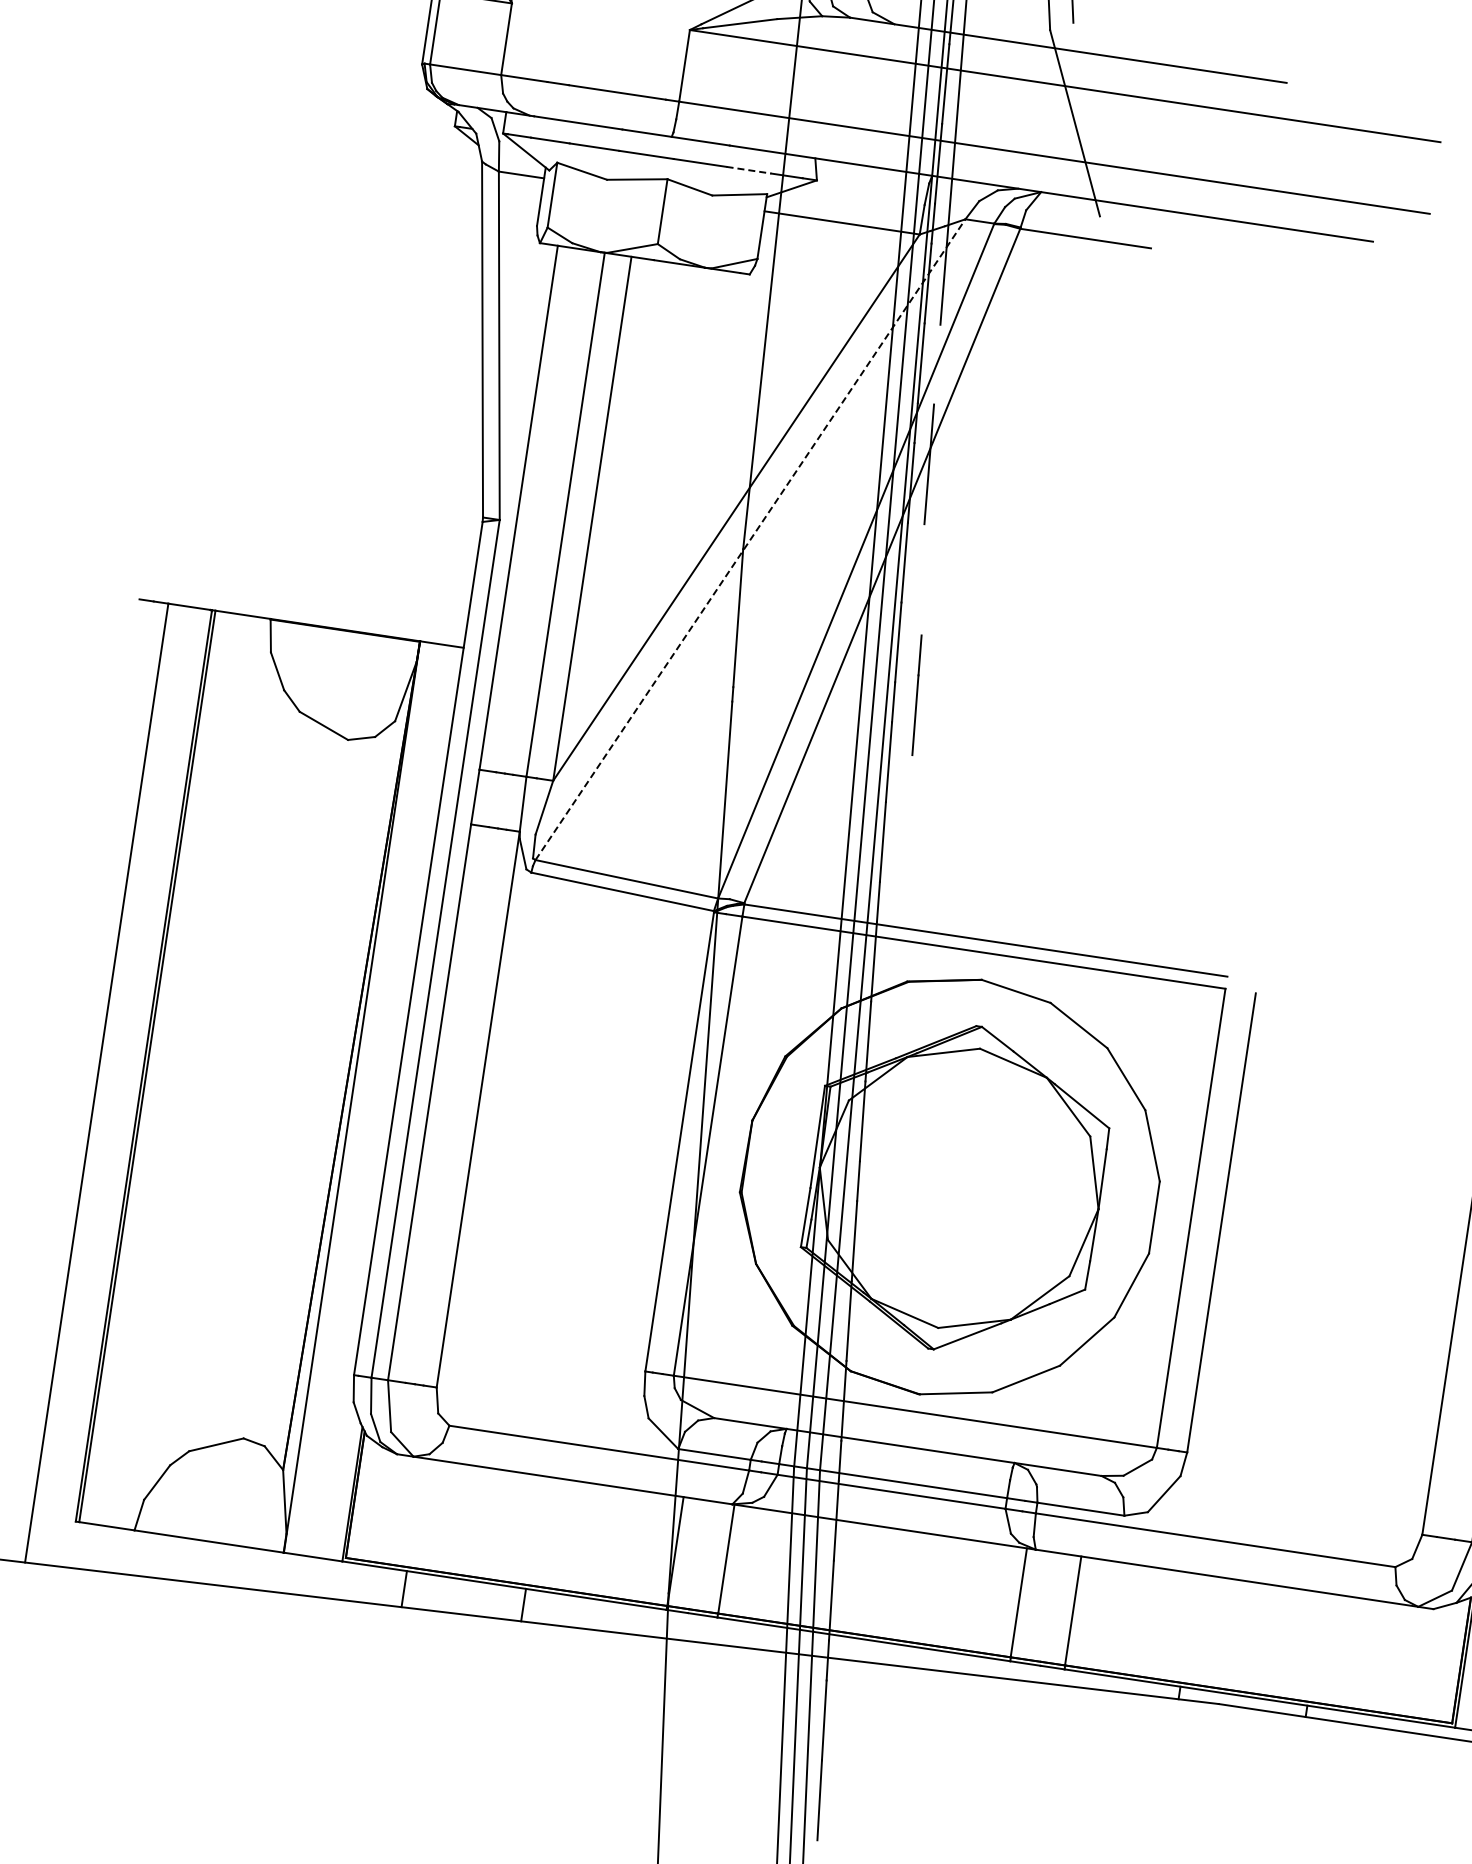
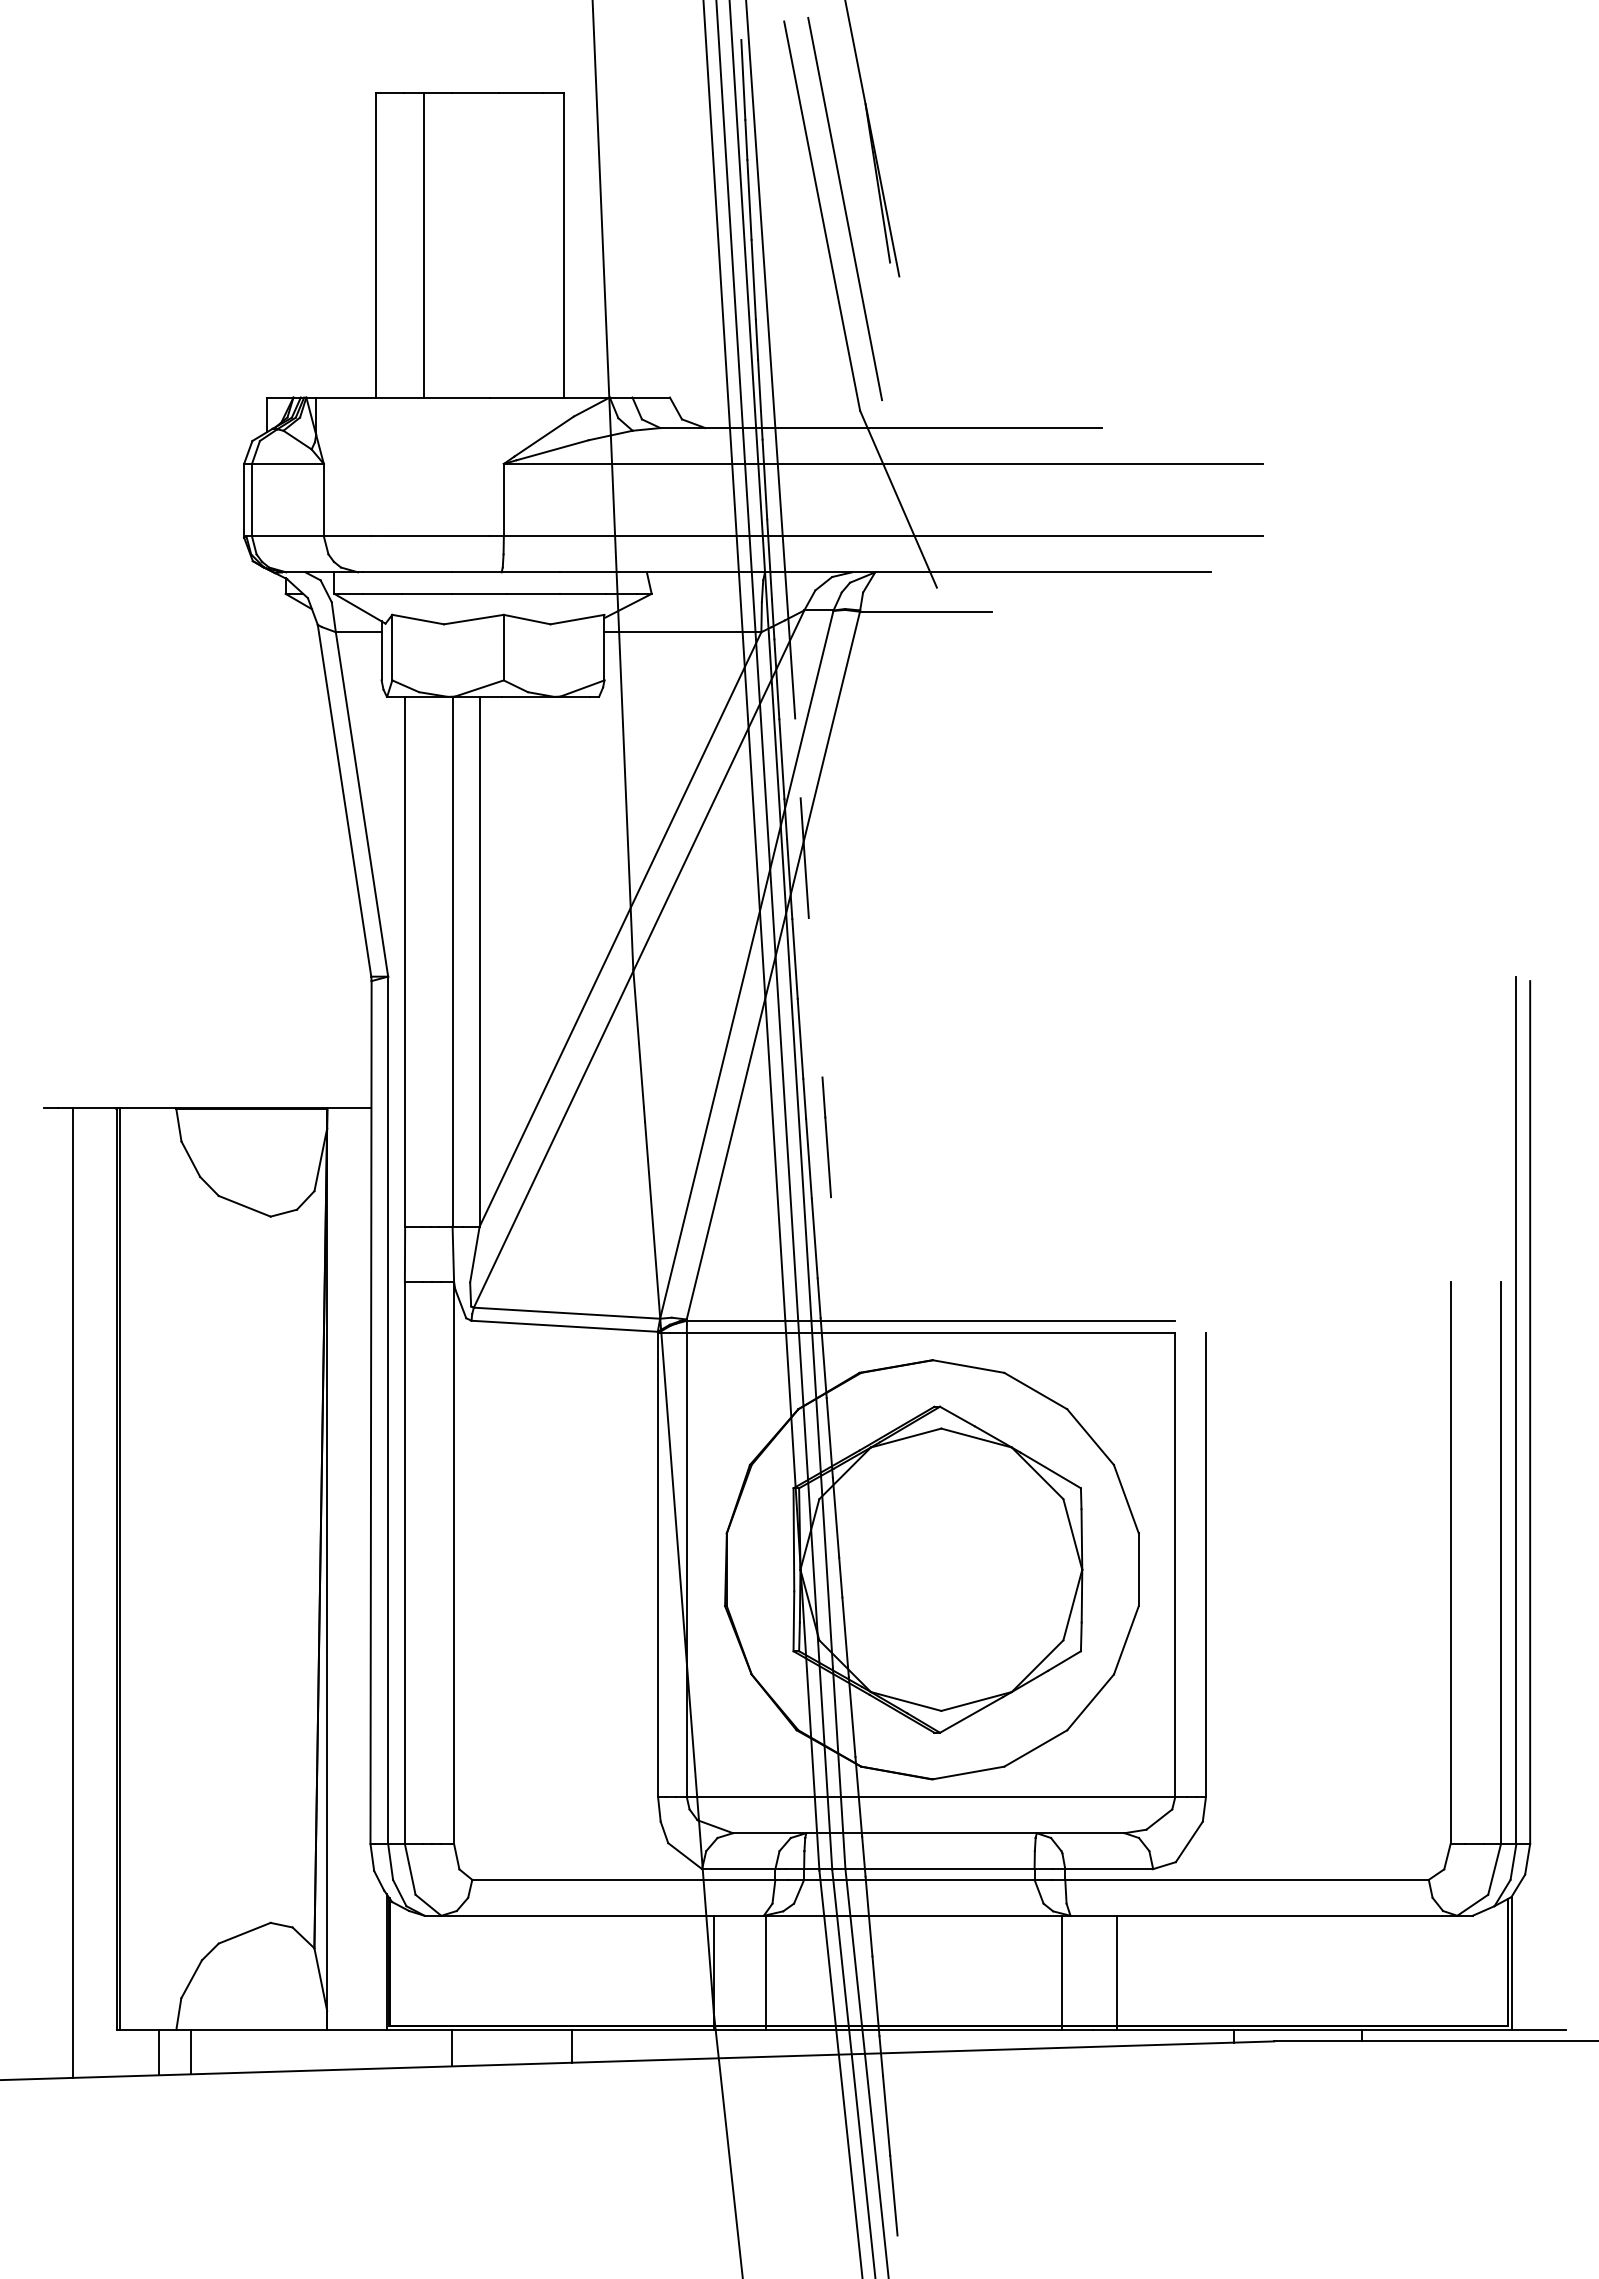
line: (749, 169) -> (583, 593), dashed -> solid
line: (750, 540) -> (639, 959), dashed -> solid
line: (916, 695) -> (826, 1137), moved
line: (114, 1550) -> (159, 2052), added
line: (145, 1553) -> (190, 2051), added

